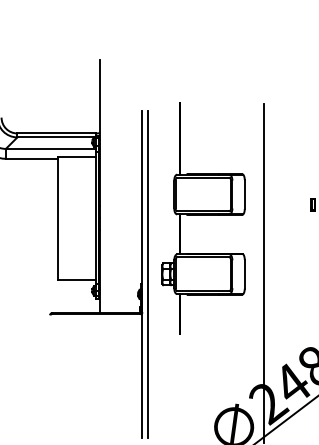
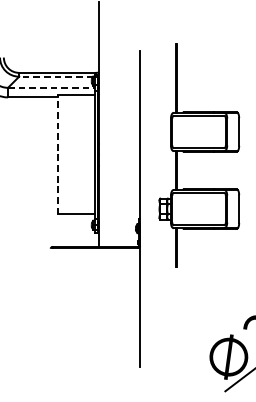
line: (55, 137) -> (56, 76), solid -> dashed
line: (50, 148) -> (51, 87), solid -> dashed
line: (58, 218) -> (58, 155), solid -> dashed
line: (147, 273) -> (145, 208), removed

